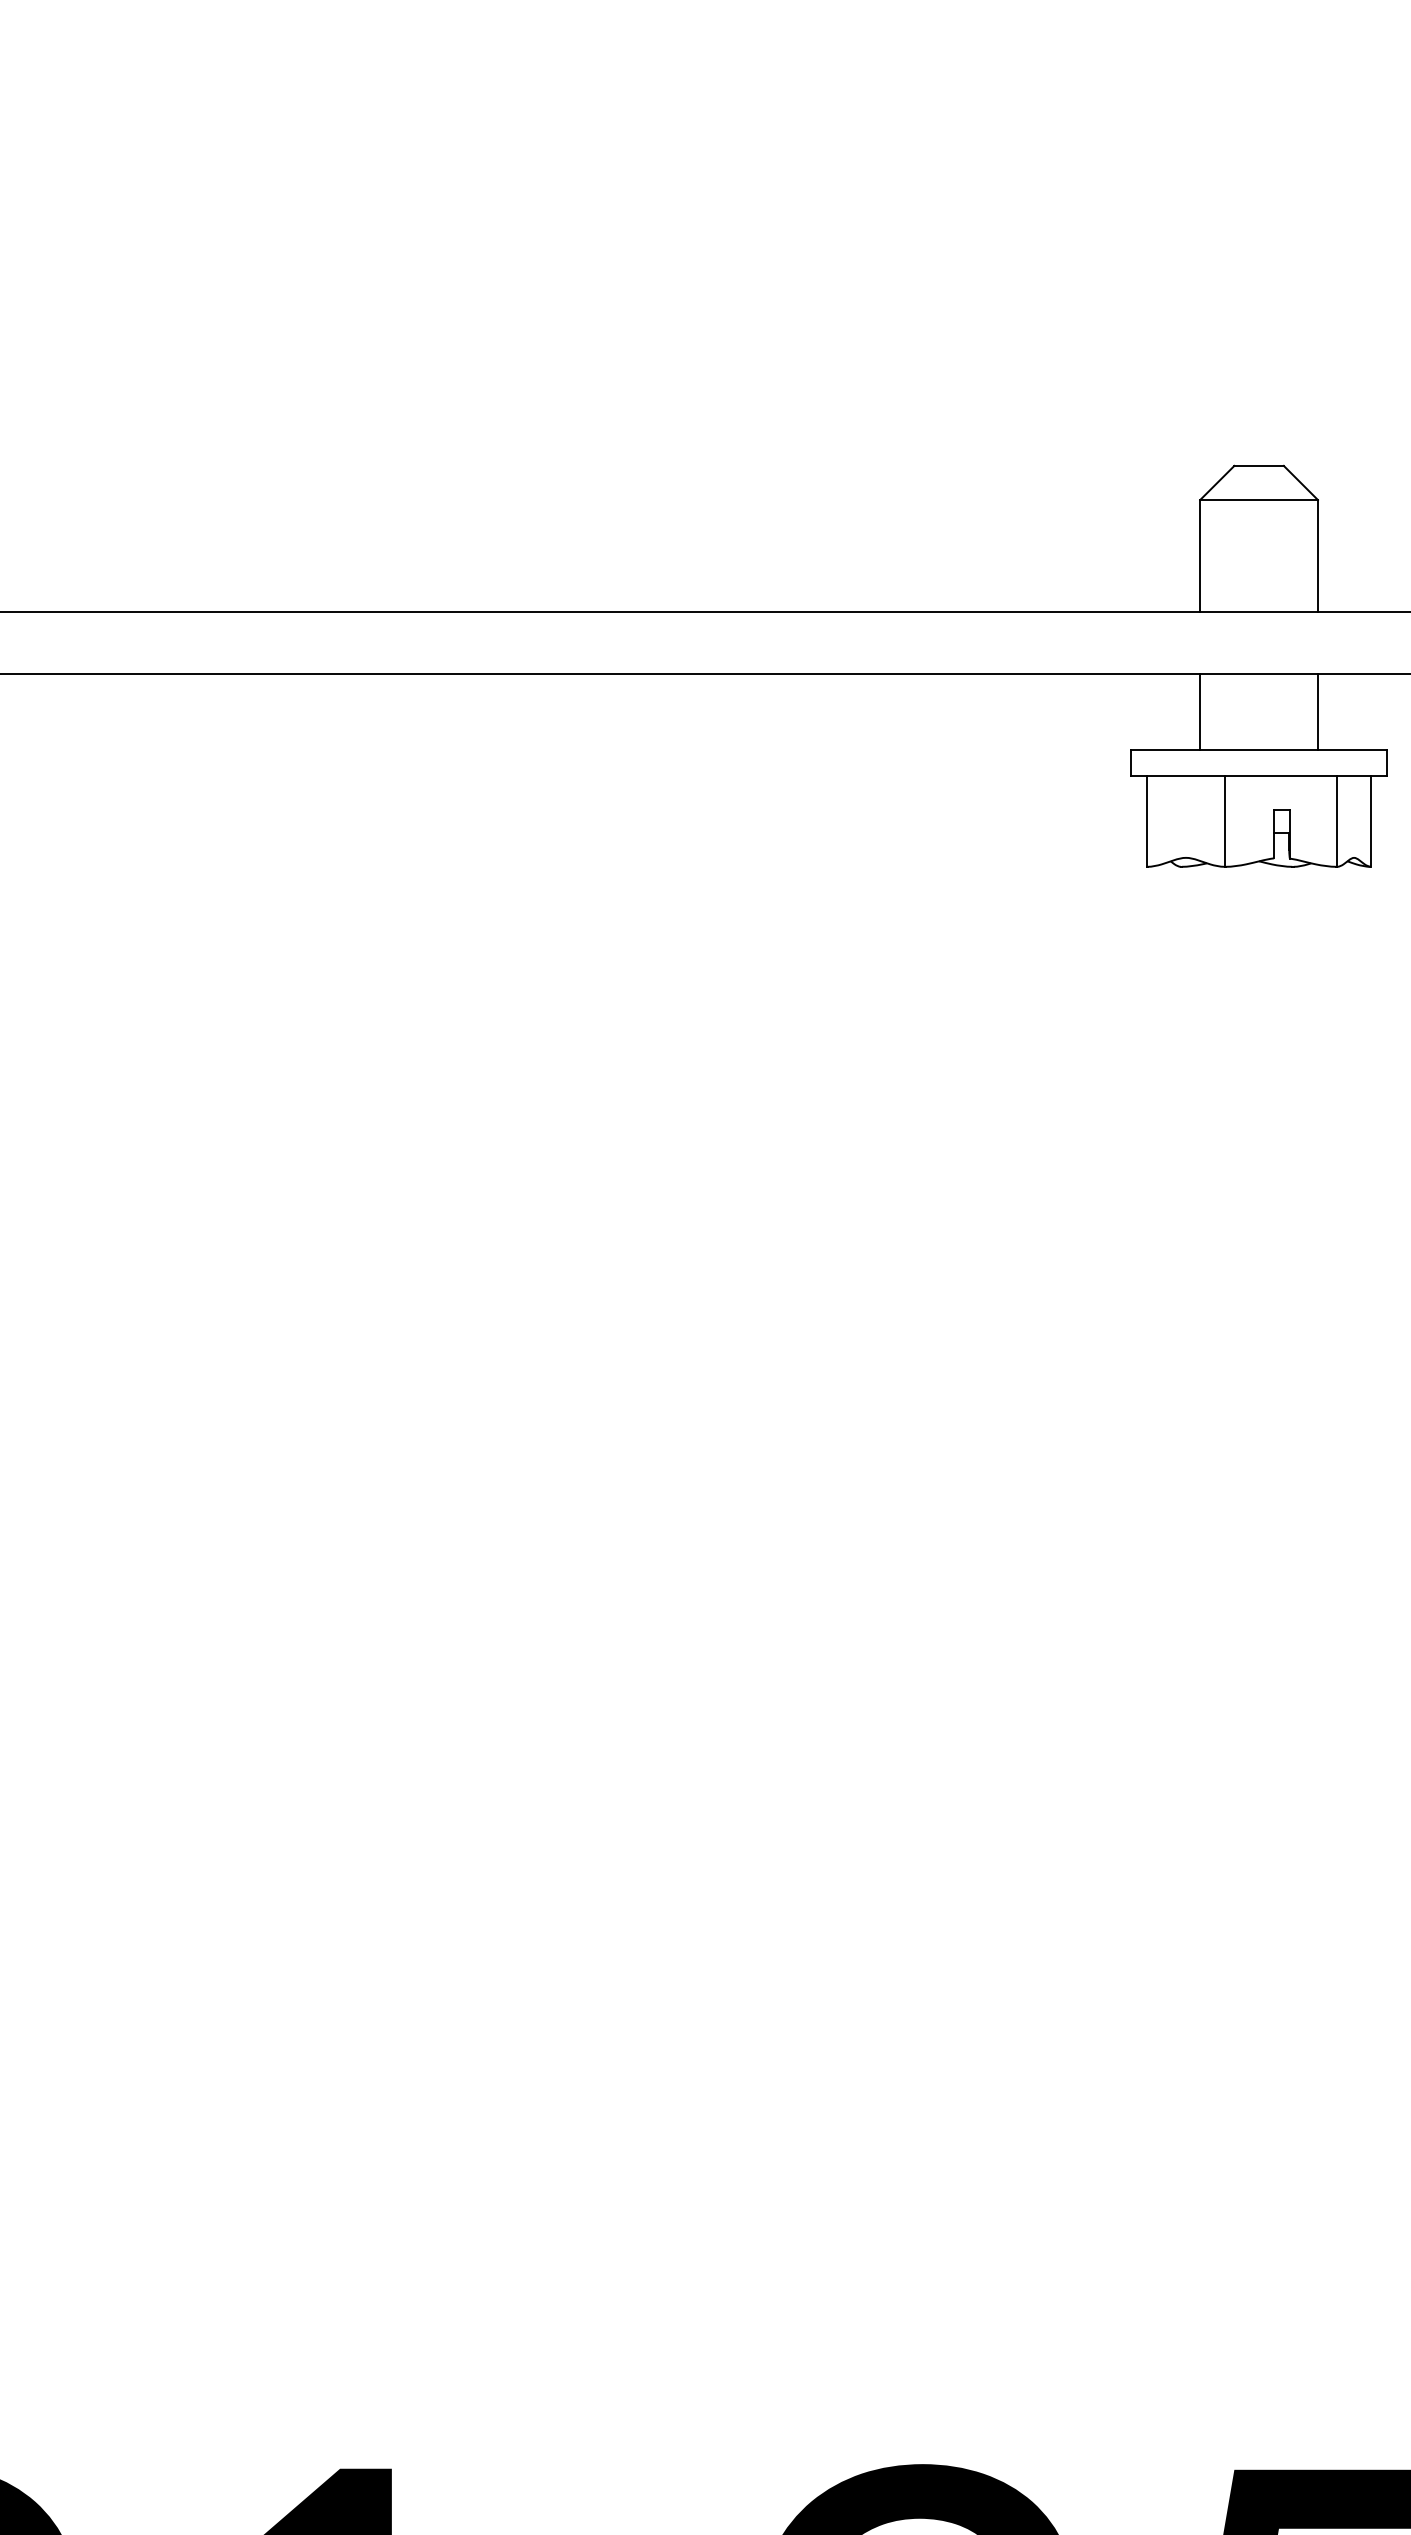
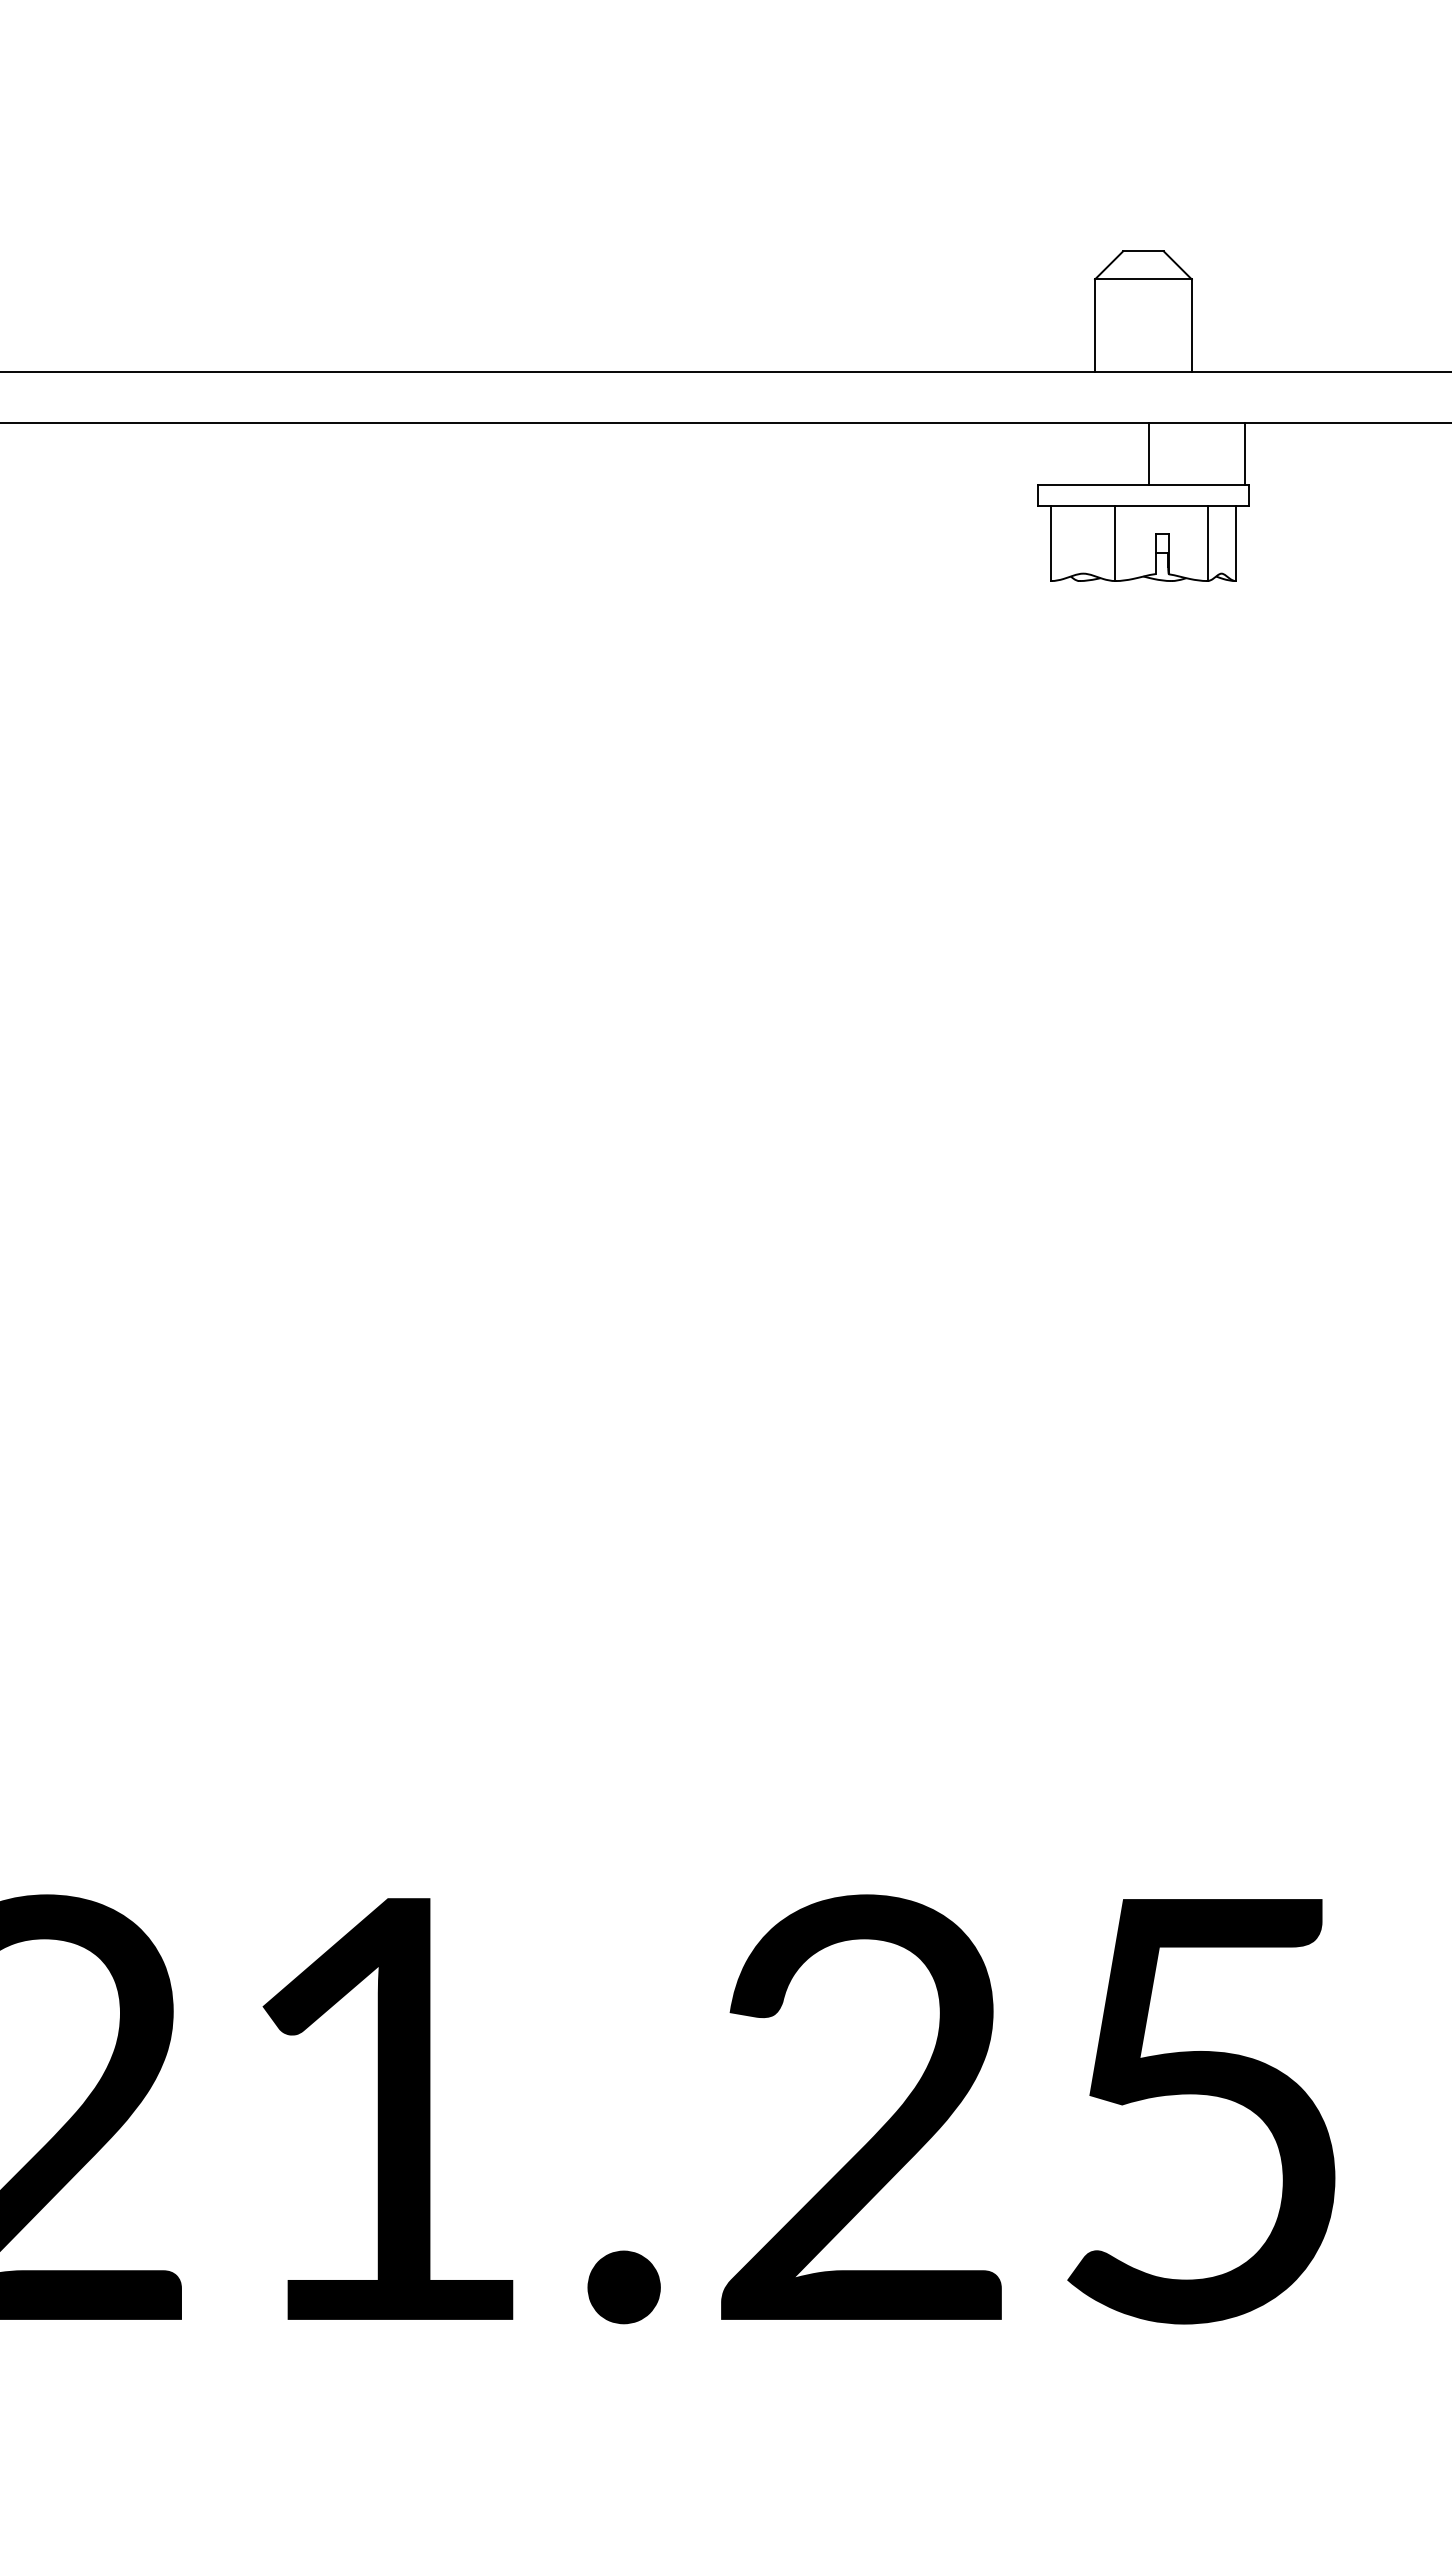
line: (1200, 711) -> (1149, 453), moved
line: (1317, 711) -> (1244, 453), moved

